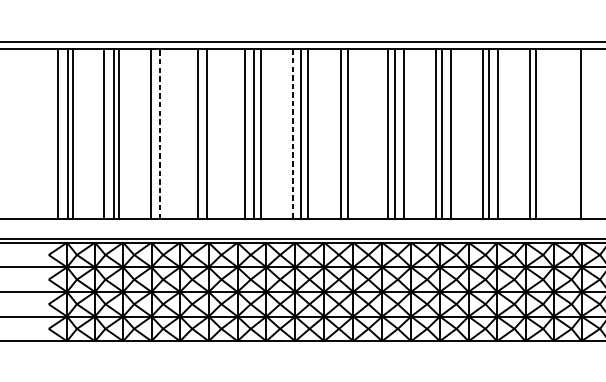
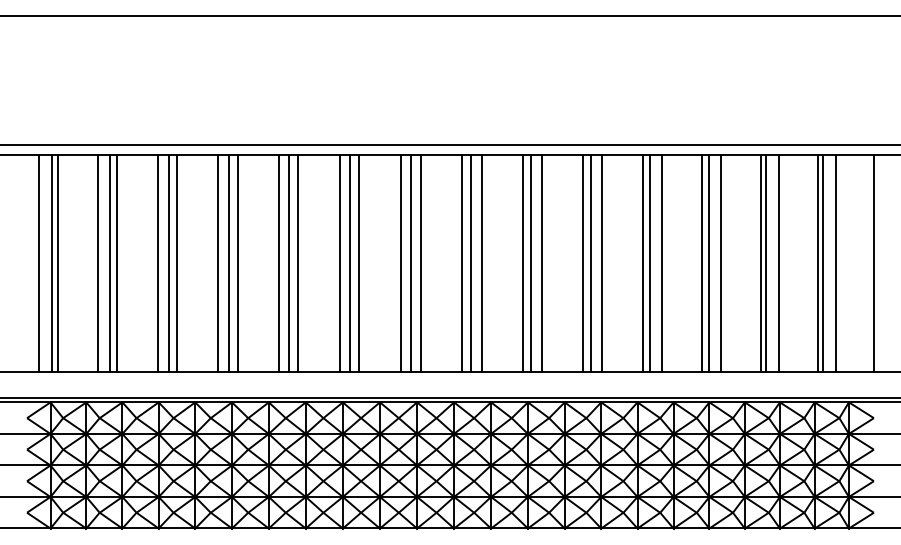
line: (159, 134) -> (169, 263), dashed -> solid
line: (166, 134) -> (177, 263), added
line: (213, 134) -> (237, 263), added
line: (292, 134) -> (339, 263), dashed -> solid
line: (355, 134) -> (420, 263), added
line: (545, 134) -> (662, 263), added
line: (576, 134) -> (702, 263), added
line: (591, 134) -> (721, 263), added

